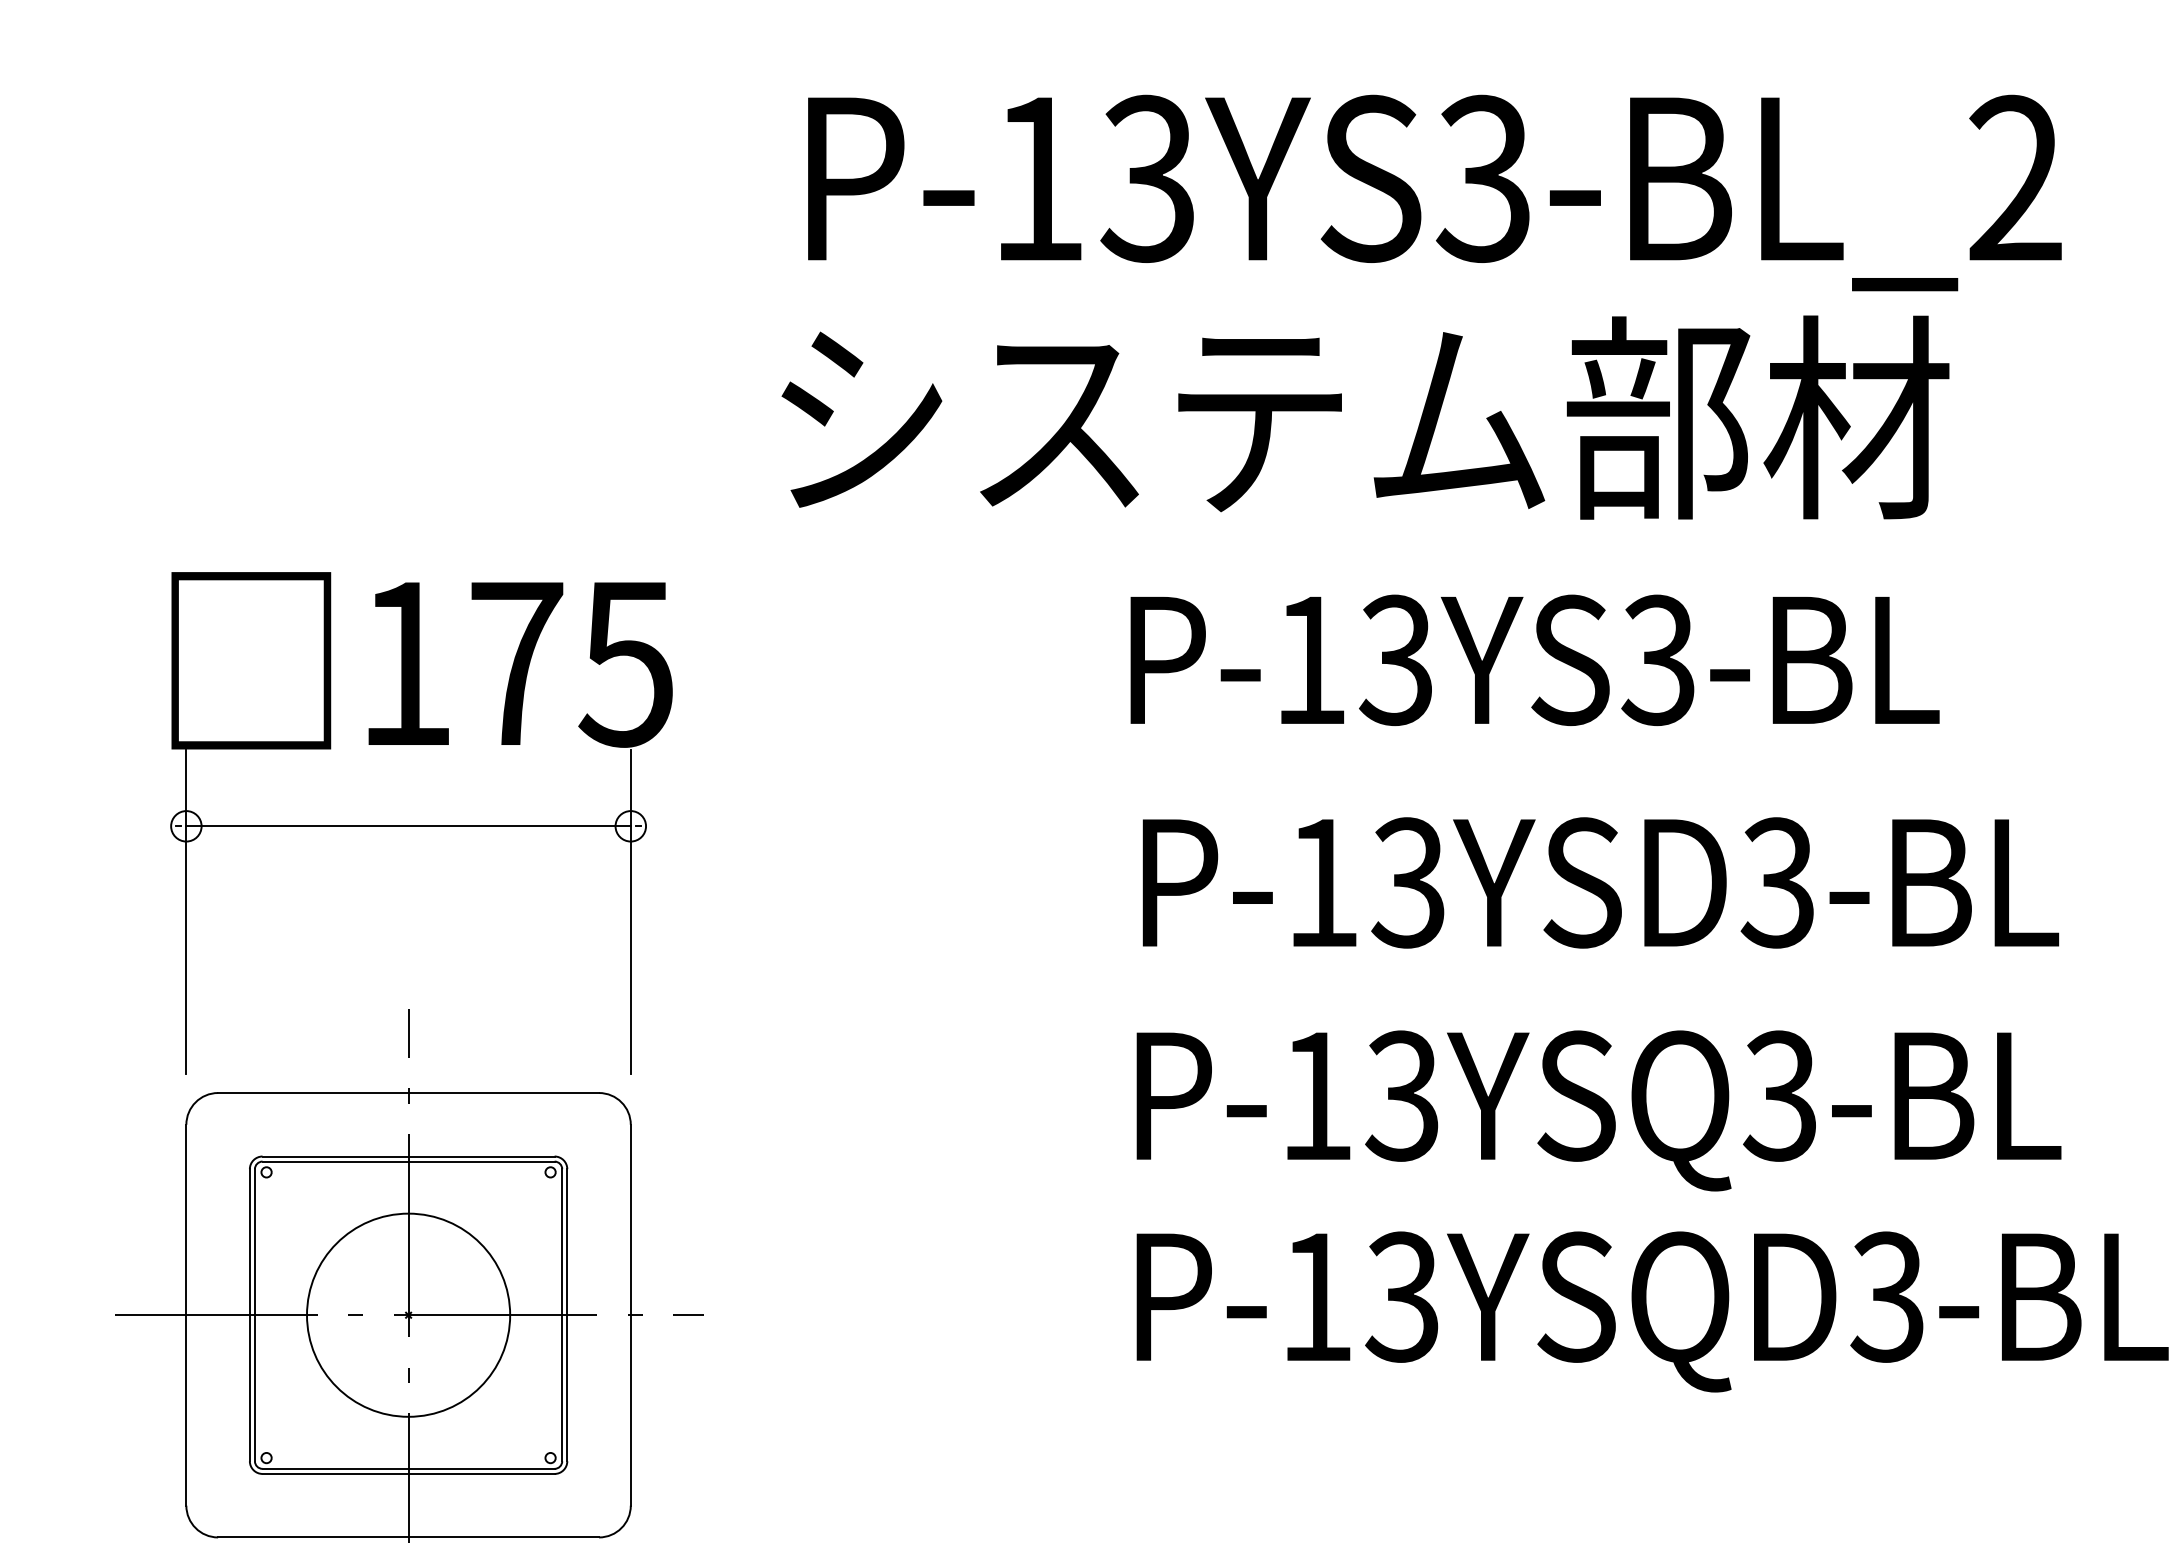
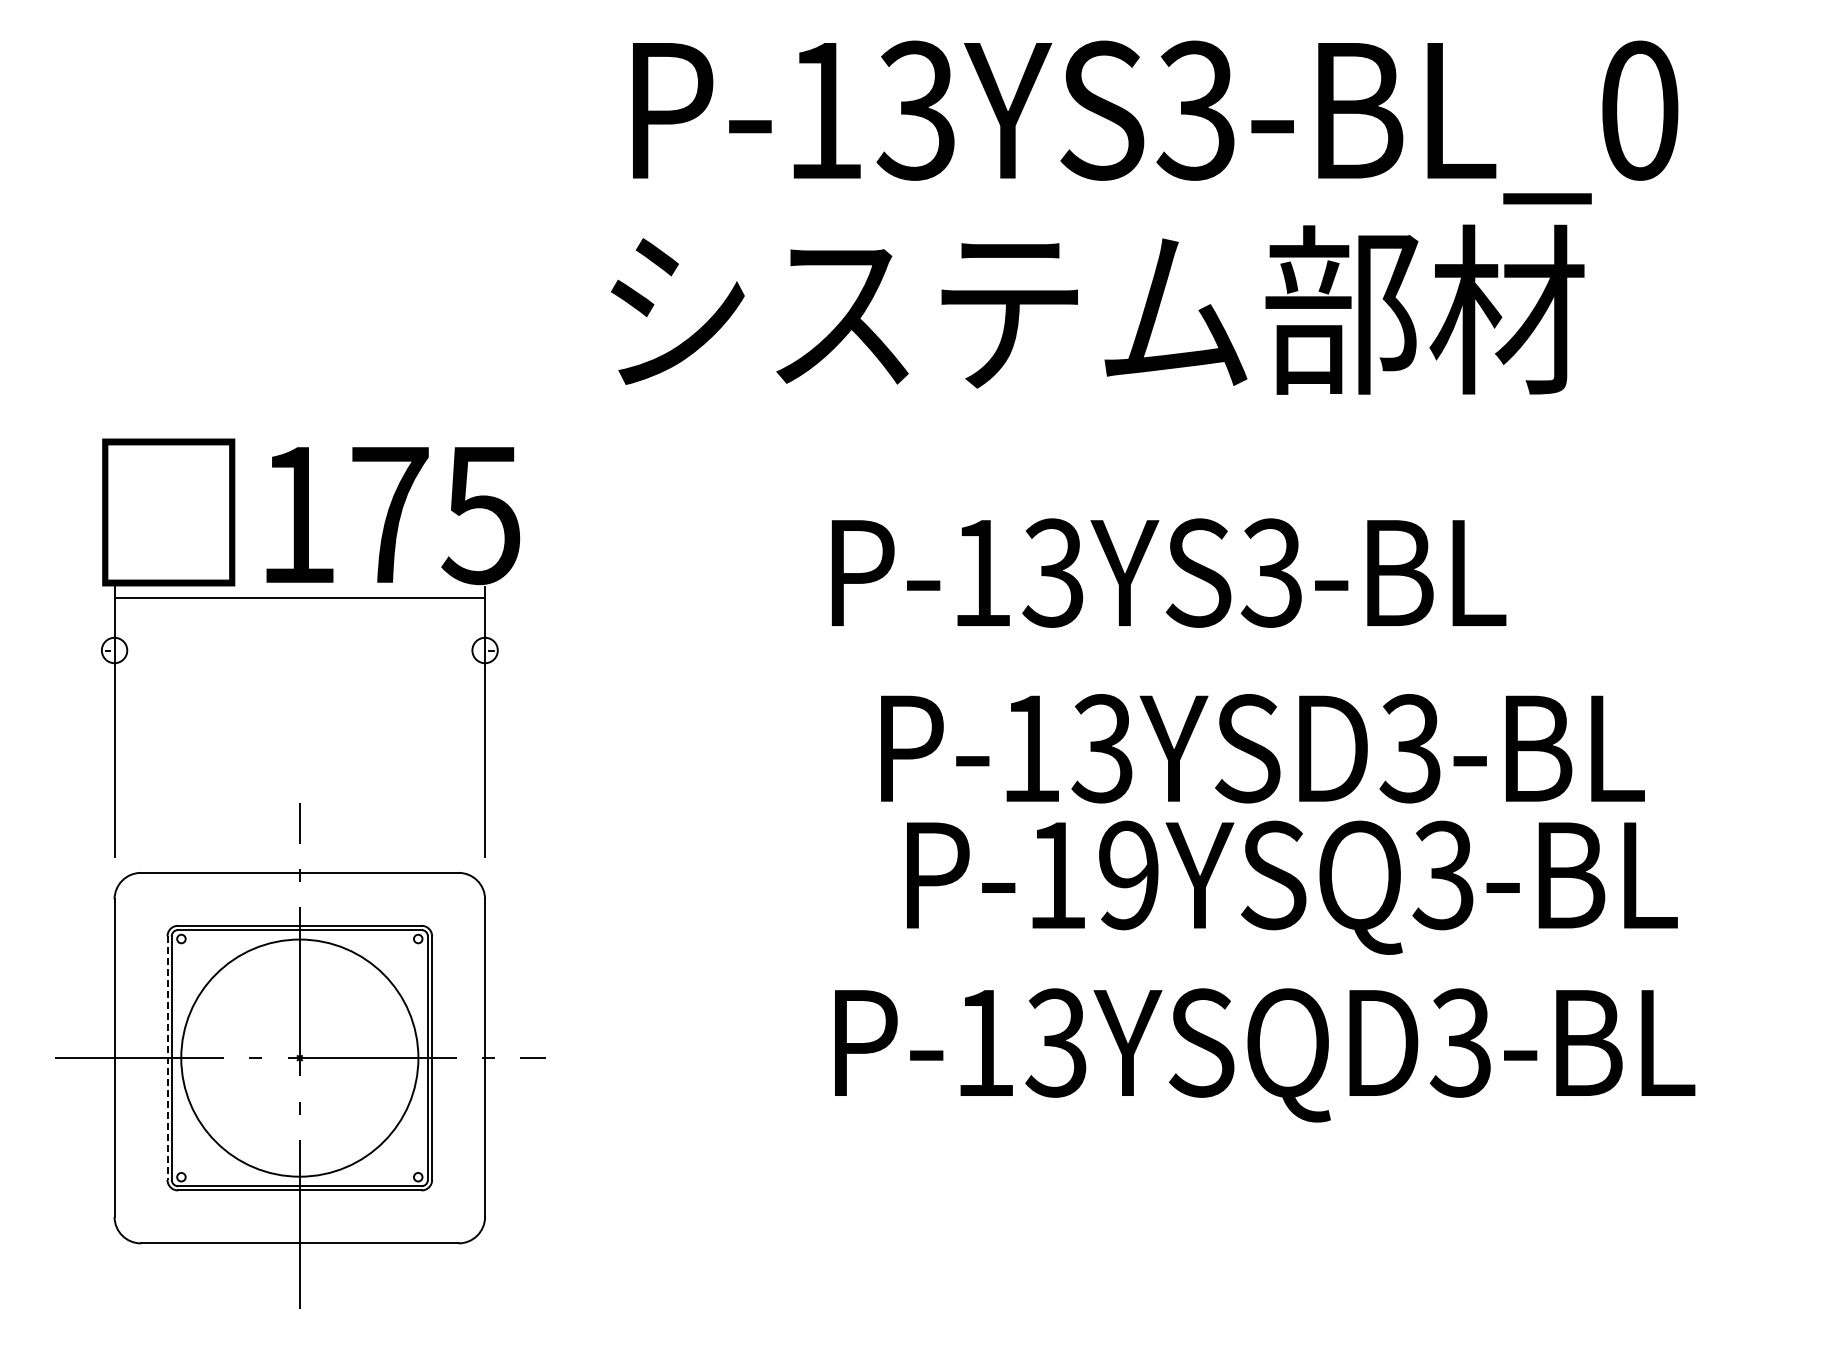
text: (2015, 178) -> (1639, 110), P-13YS3-BL_2 -> P-13YS3-BL_0
text: (1534, 659) -> (1168, 572), moved
line: (408, 826) -> (299, 597), moved
text: (1600, 882) -> (1262, 748), moved
text: (1401, 1096) -> (1127, 875), P-13YSQ3-BL -> P-19YSQ3-BL
text: (1653, 1312) -> (1265, 1055), moved
circle: (408, 1314) -> (299, 1057), size x1.4
line: (249, 1315) -> (167, 1058), solid -> dashed

